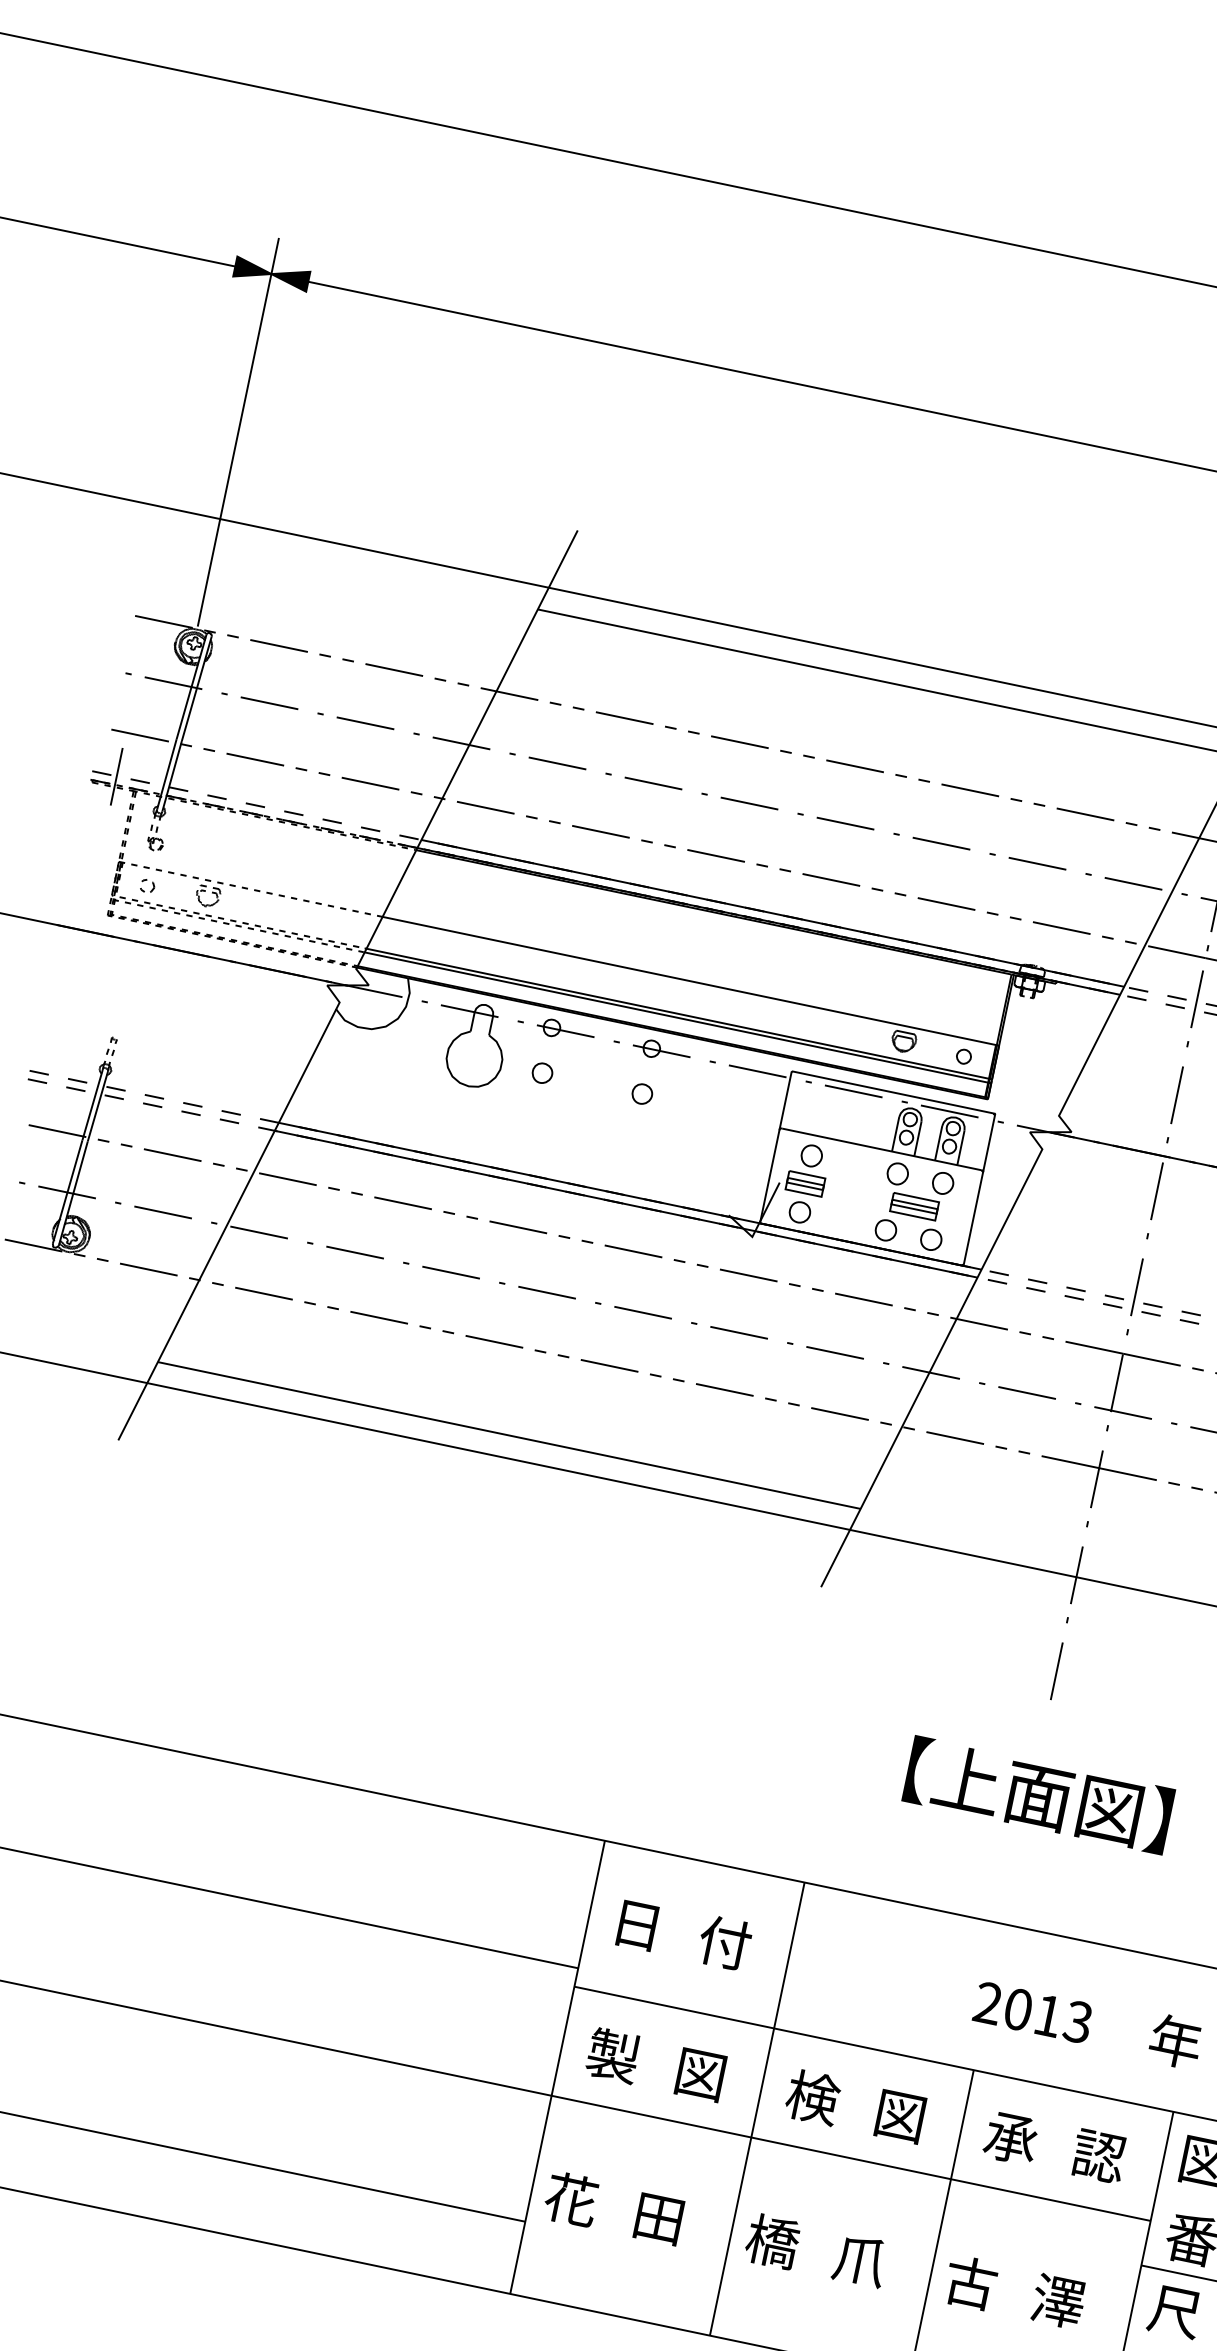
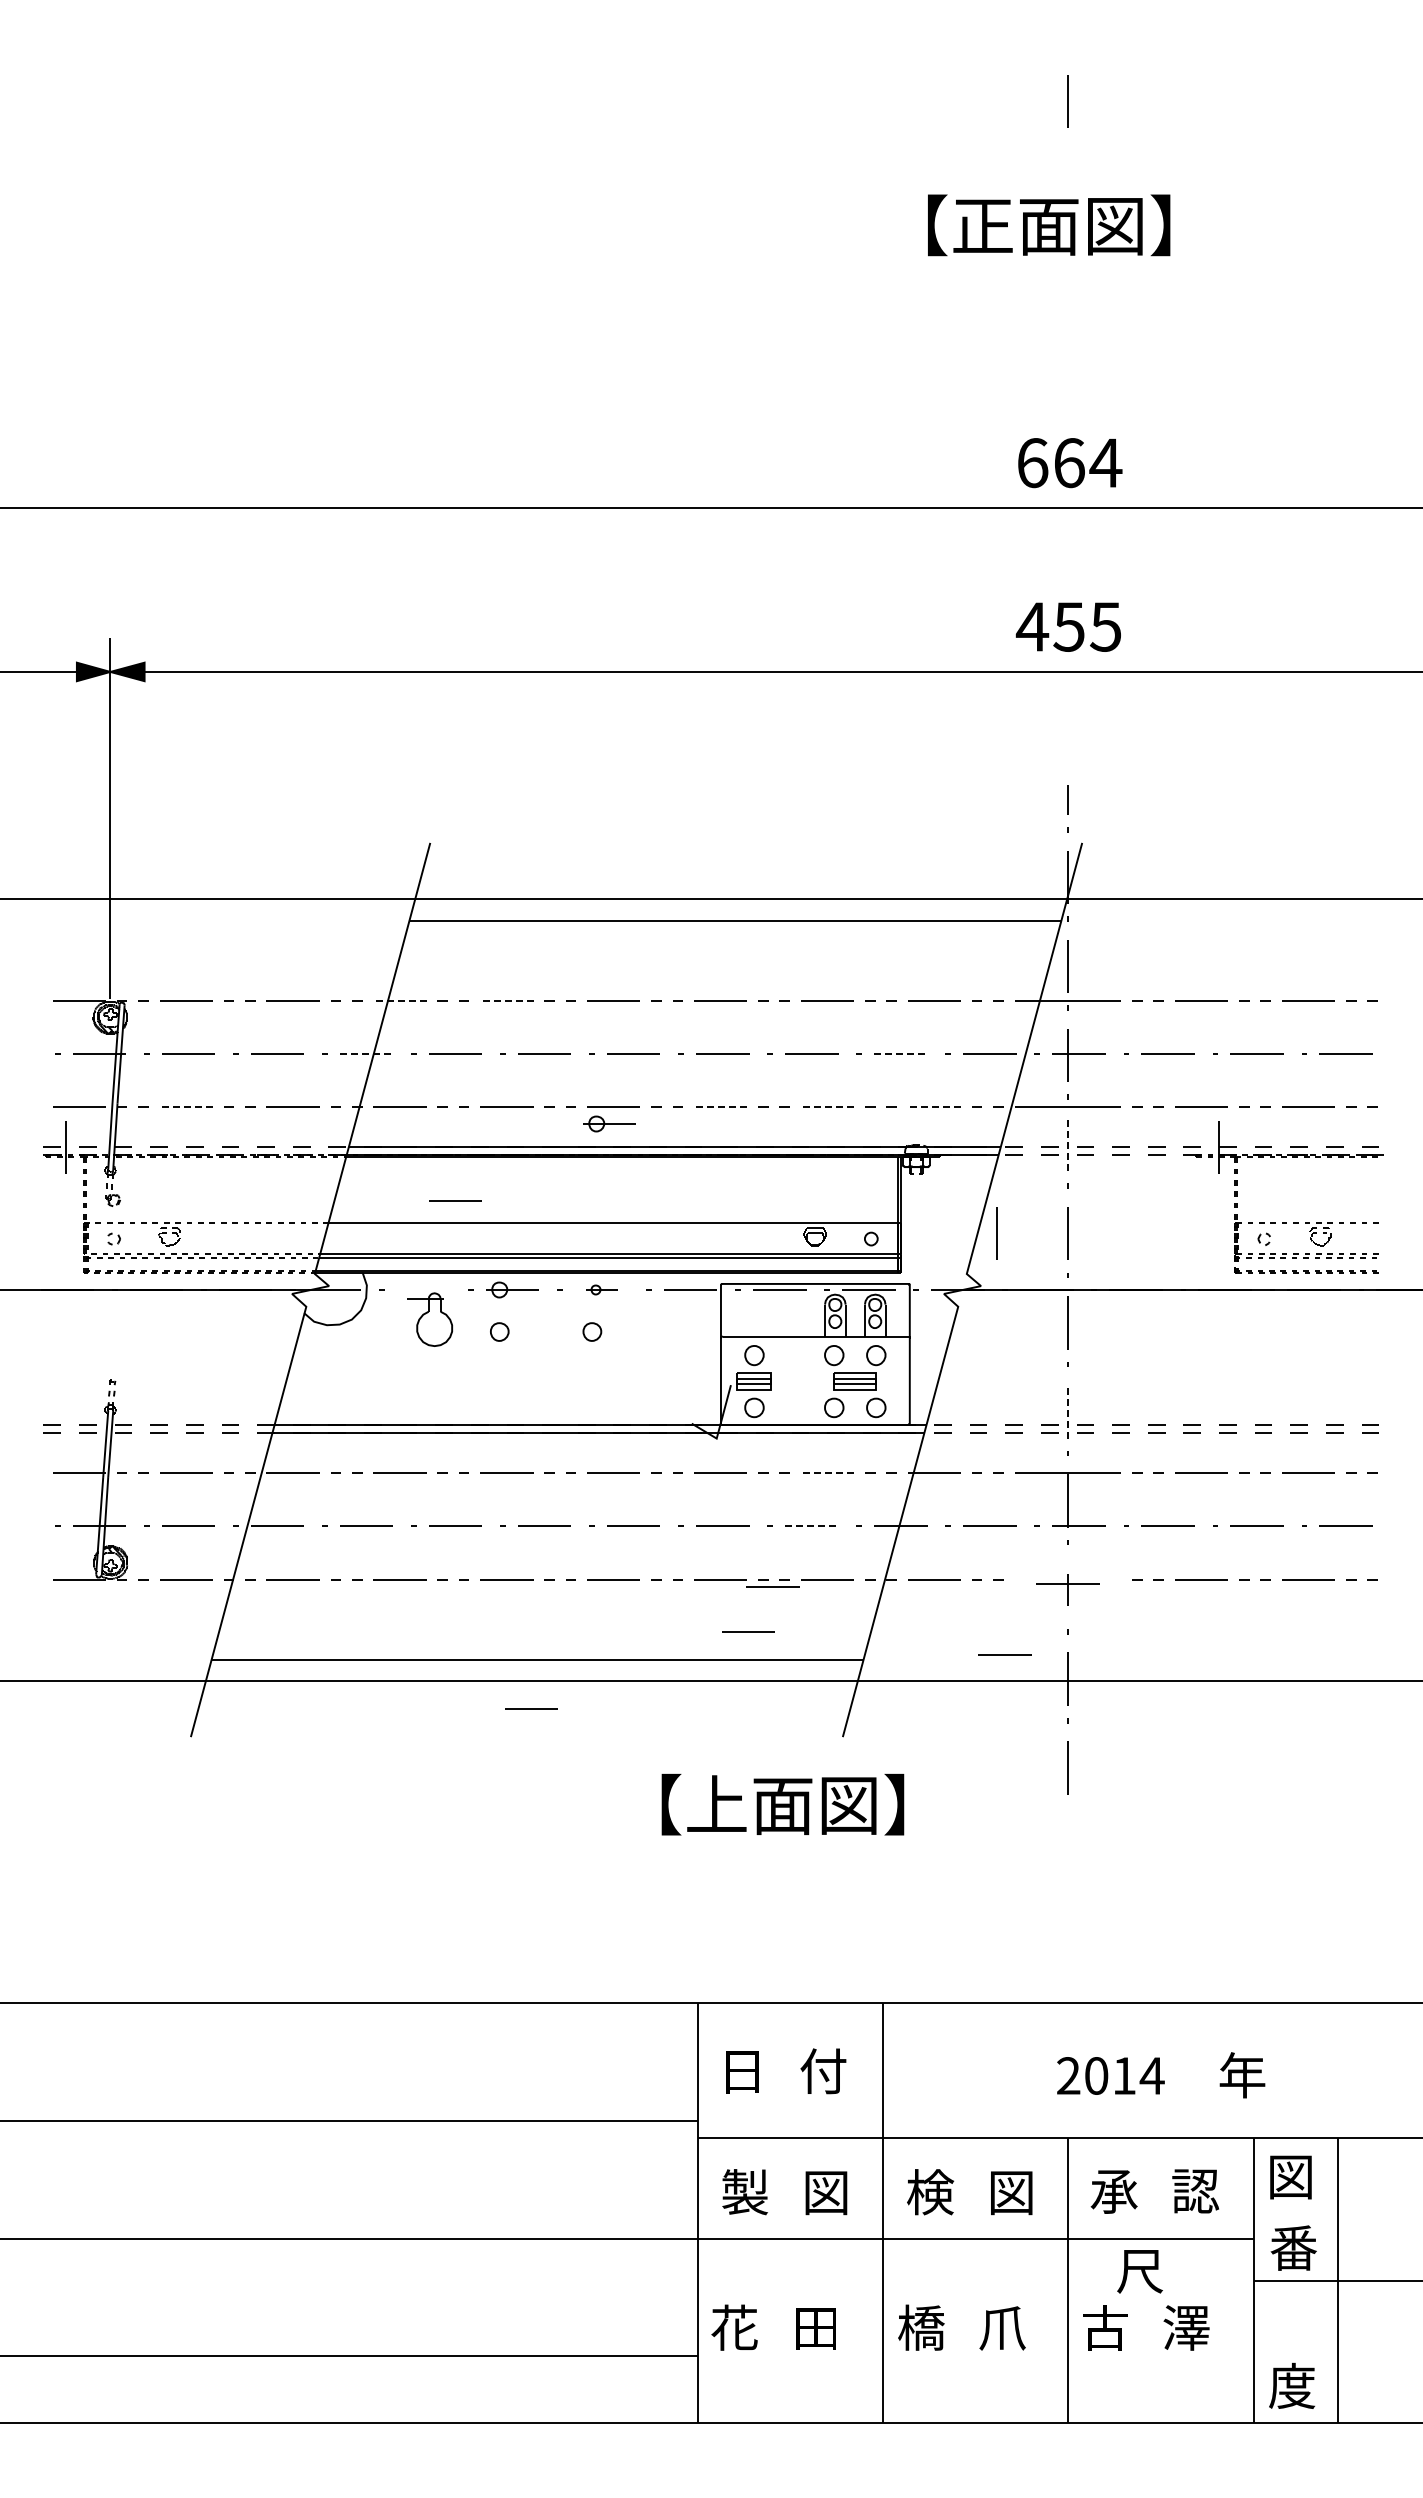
line: (509, 694) -> (400, 1001), solid -> dashed
line: (624, 718) -> (506, 1001), solid -> dashed
line: (461, 743) -> (366, 1053), solid -> dashed
line: (255, 759) -> (186, 1106), solid -> dashed
line: (1037, 863) -> (900, 1053), solid -> dashed
part: (707, 873) -> (609, 1123), added
line: (831, 879) -> (720, 1106), solid -> dashed
line: (946, 903) -> (827, 1106), solid -> dashed
line: (524, 921) -> (455, 1200), added
line: (1061, 928) -> (934, 1106), solid -> dashed
line: (1196, 998) -> (1067, 1144), solid -> dashed
part: (469, 1043) -> (429, 1319), size x0.7
part: (661, 1050) -> (601, 1289), size x0.6
line: (1100, 1078) -> (996, 1233), added
line: (1136, 1286) -> (1067, 1411), solid -> dashed
line: (863, 1299) -> (827, 1473), solid -> dashed
line: (834, 1353) -> (811, 1526), solid -> dashed
line: (779, 1409) -> (772, 1586), added
line: (743, 1452) -> (748, 1631), added
part: (1096, 1478) -> (1067, 1589), size x0.6
line: (491, 1486) -> (531, 1708), added
line: (1013, 1534) -> (1004, 1654), added
text: (1038, 1795) -> (782, 1804), moved
text: (1077, 2021) -> (1151, 2075), 2013 -> 2014
part: (1174, 2311) -> (1139, 2271), moved

